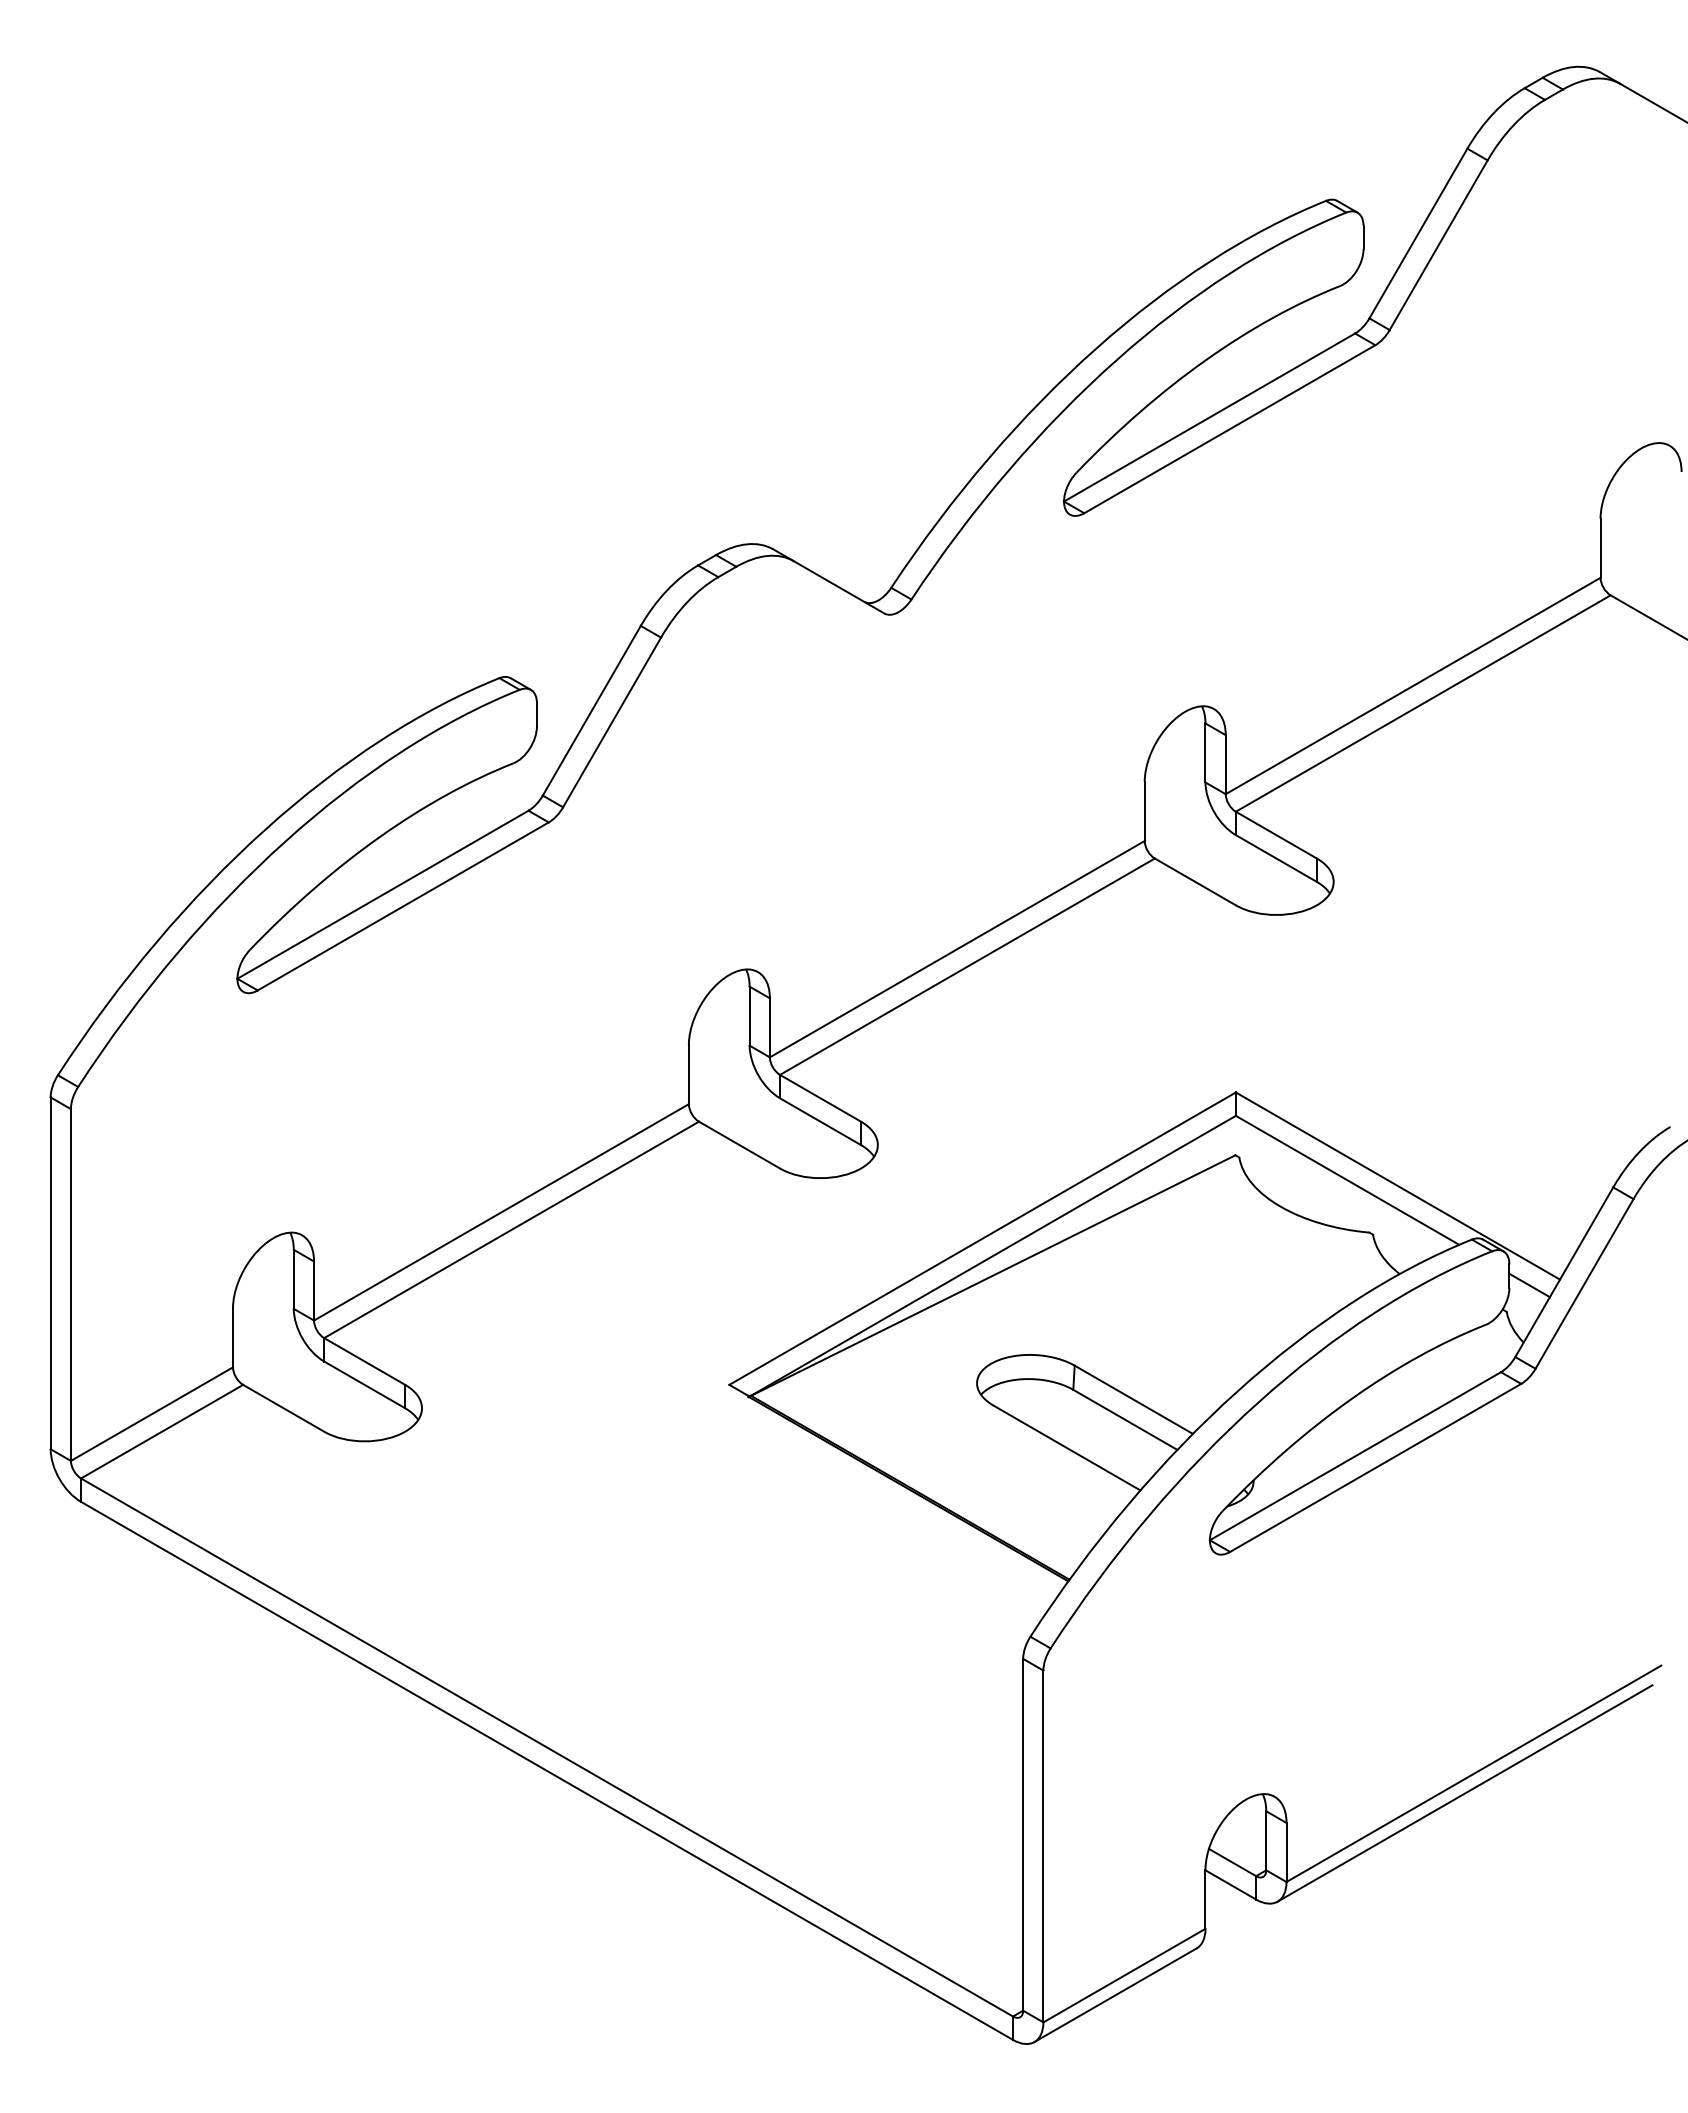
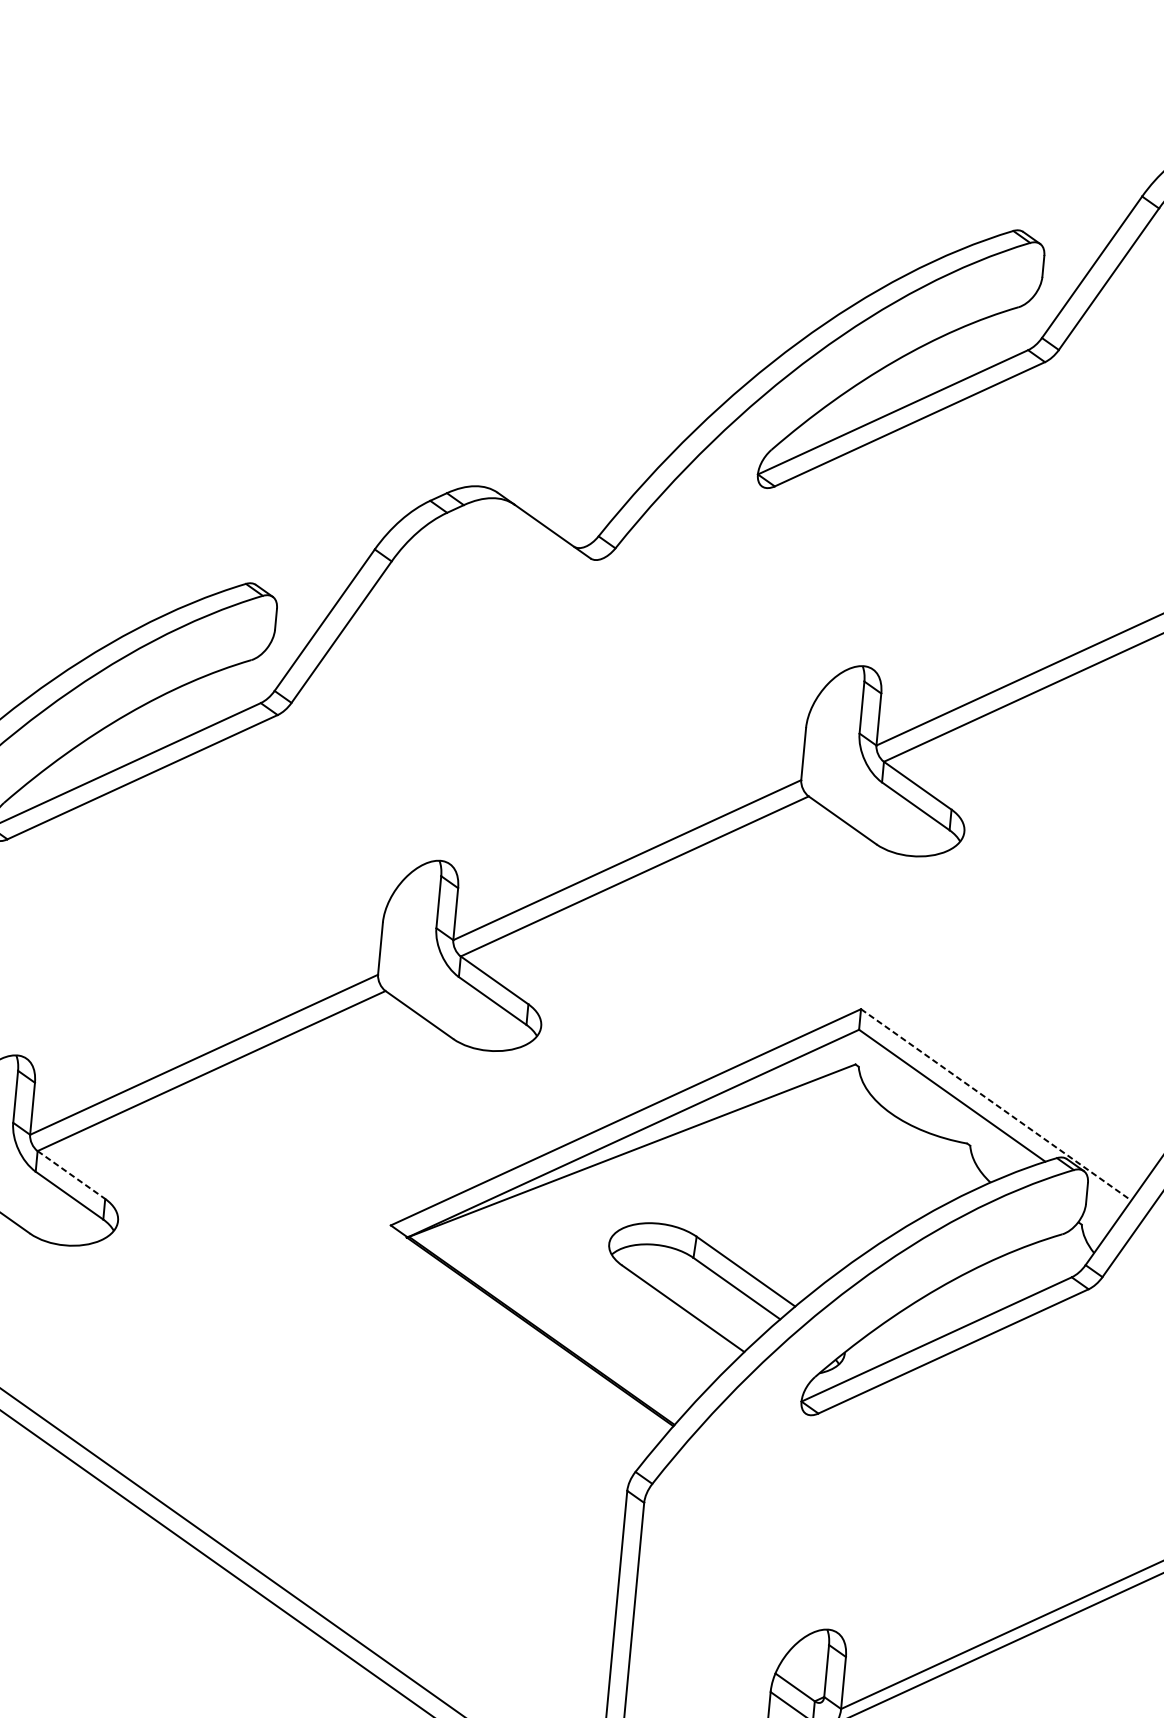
line: (1398, 1186) -> (996, 1105), solid -> dashed
line: (1529, 1285) -> (1103, 1203), removed
line: (364, 1361) -> (71, 1174), solid -> dashed

